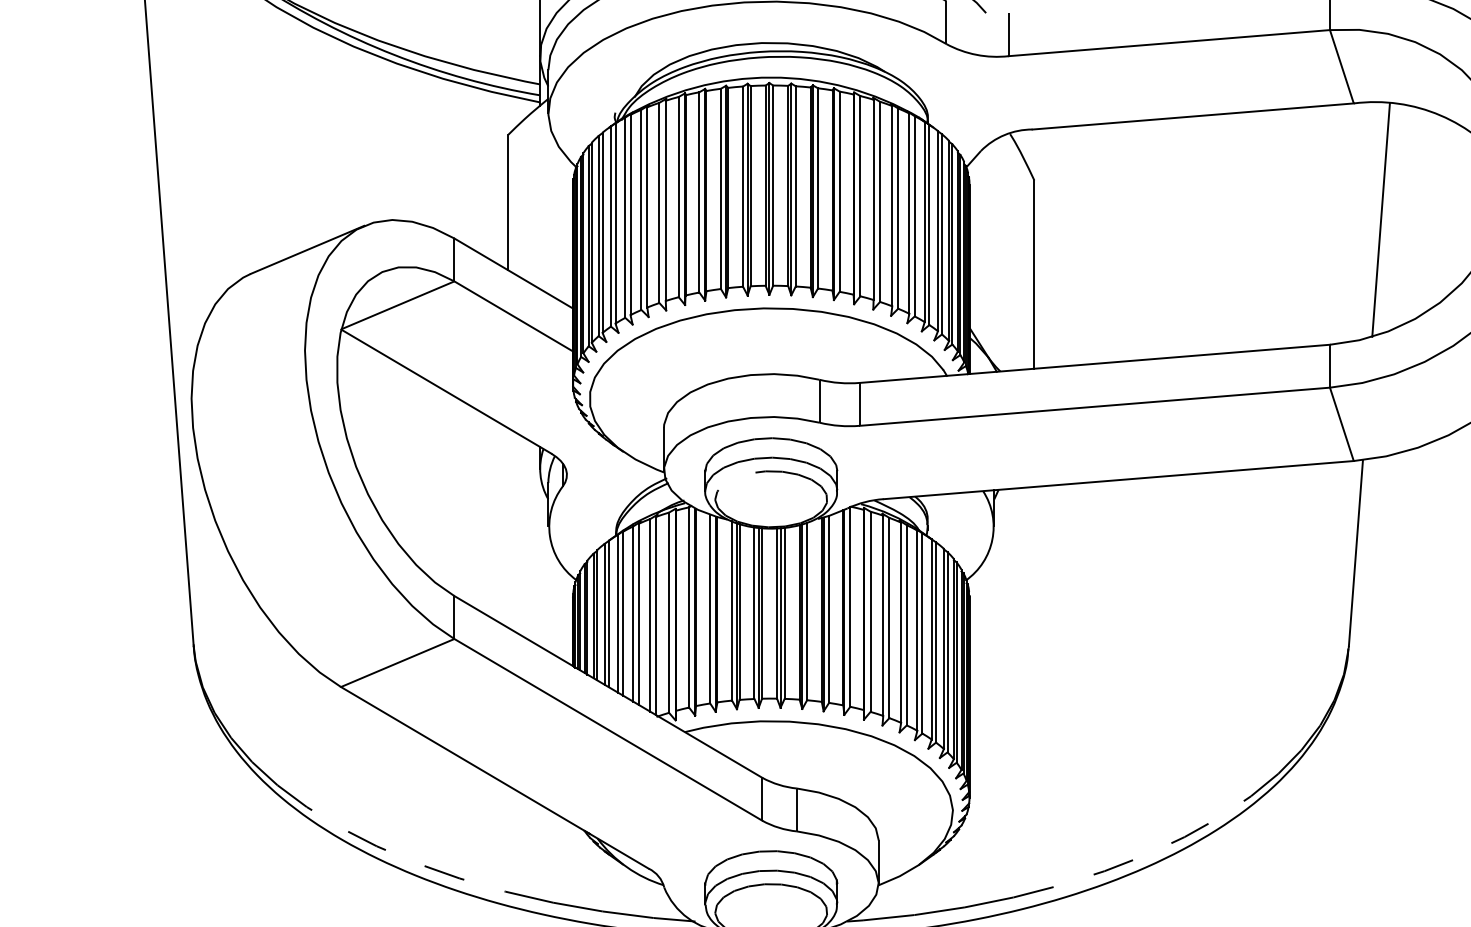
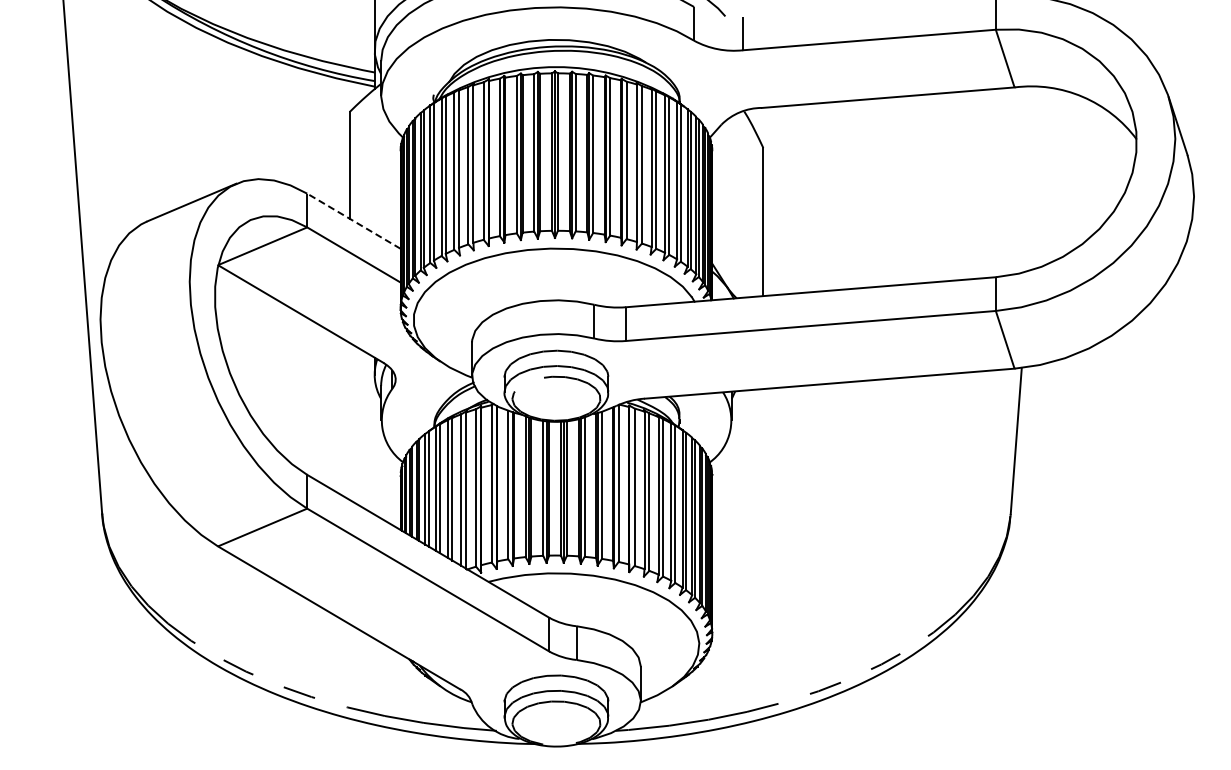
line: (1380, 220) -> (1035, 179), removed
line: (513, 272) -> (353, 220), solid -> dashed

